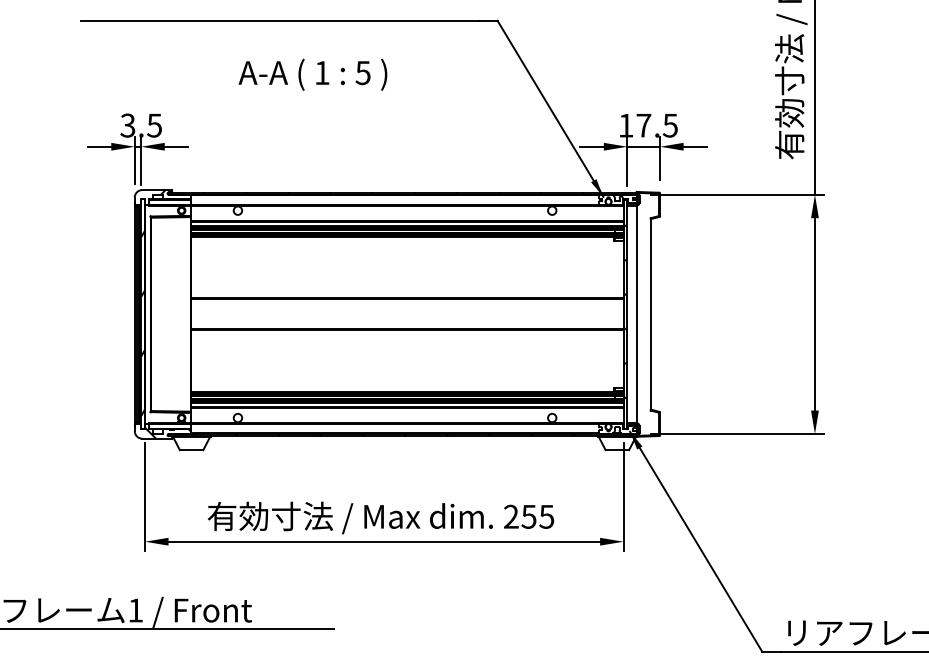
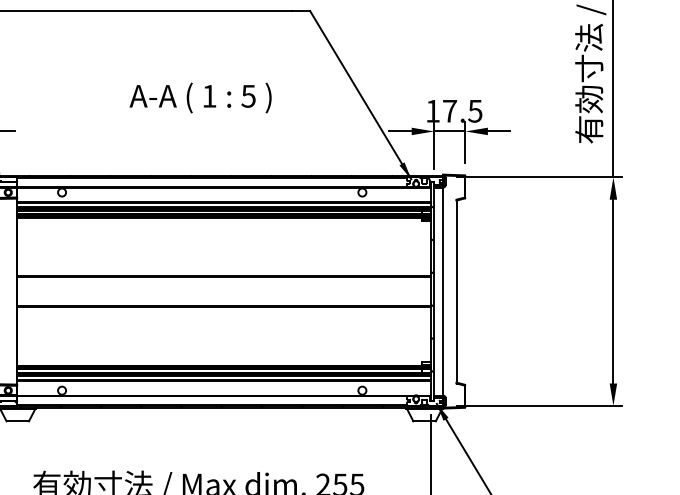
text: (312, 74) -> (200, 97), moved

